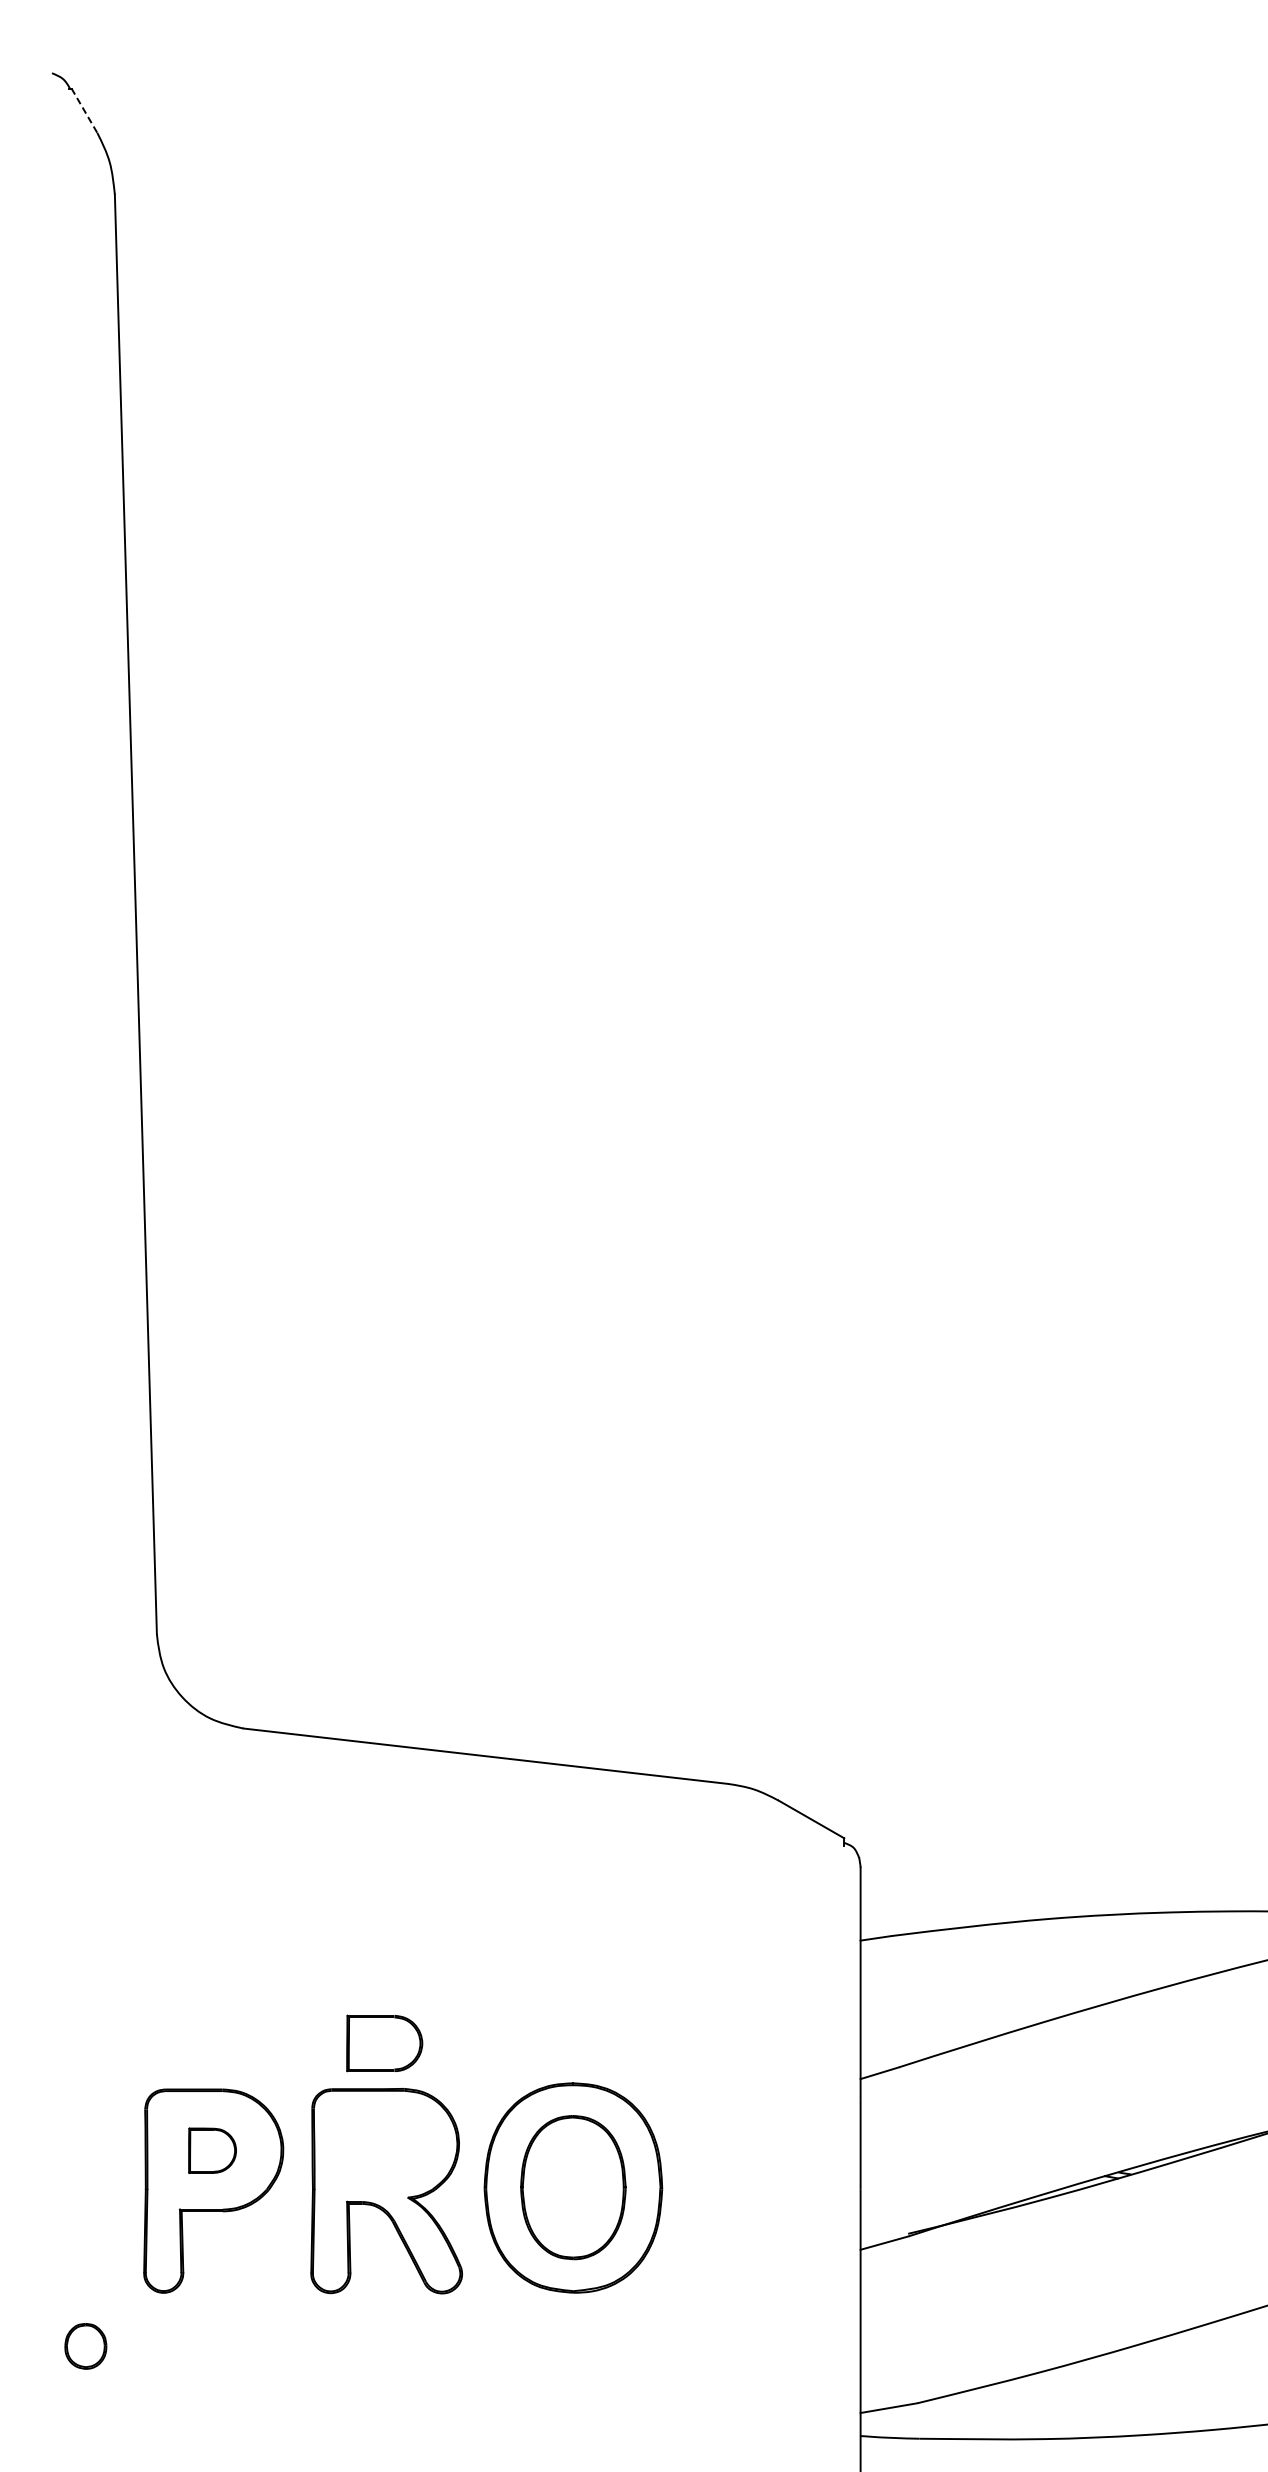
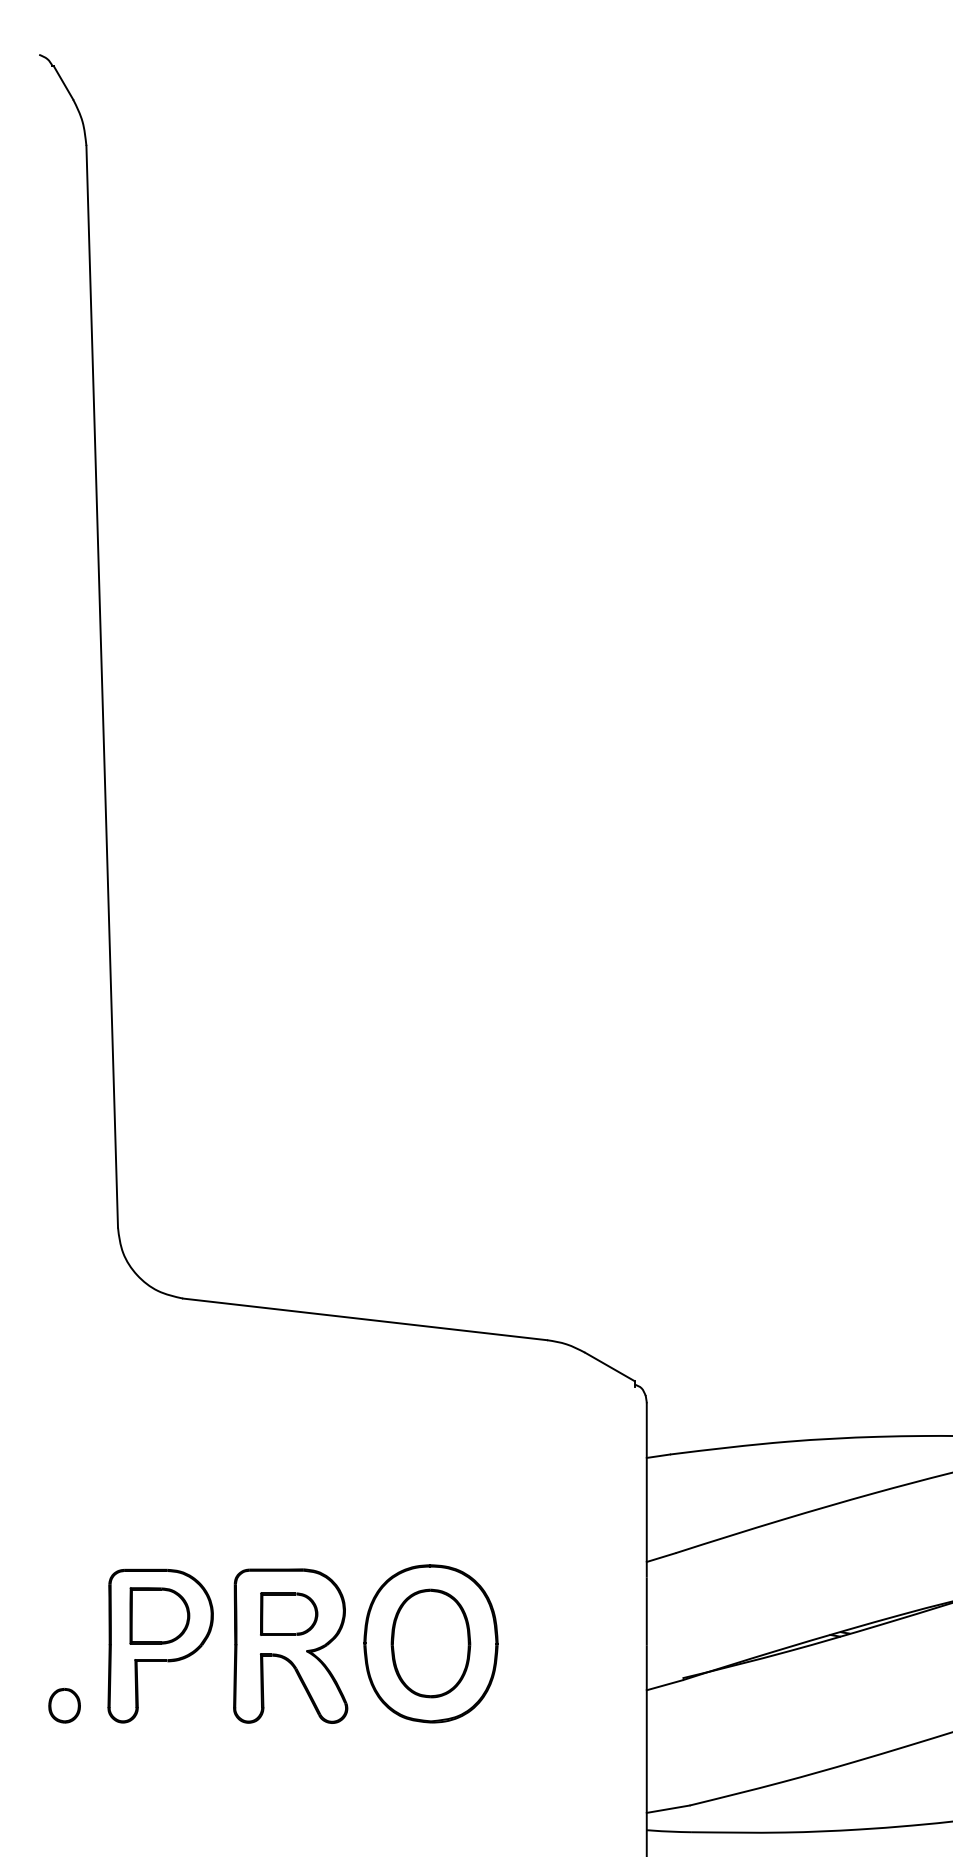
line: (84, 110) -> (63, 82), dashed -> solid
part: (384, 2043) -> (289, 1614), moved
part: (212, 2150) -> (159, 1615), size x1.67
part: (85, 2346) -> (64, 1705), moved

